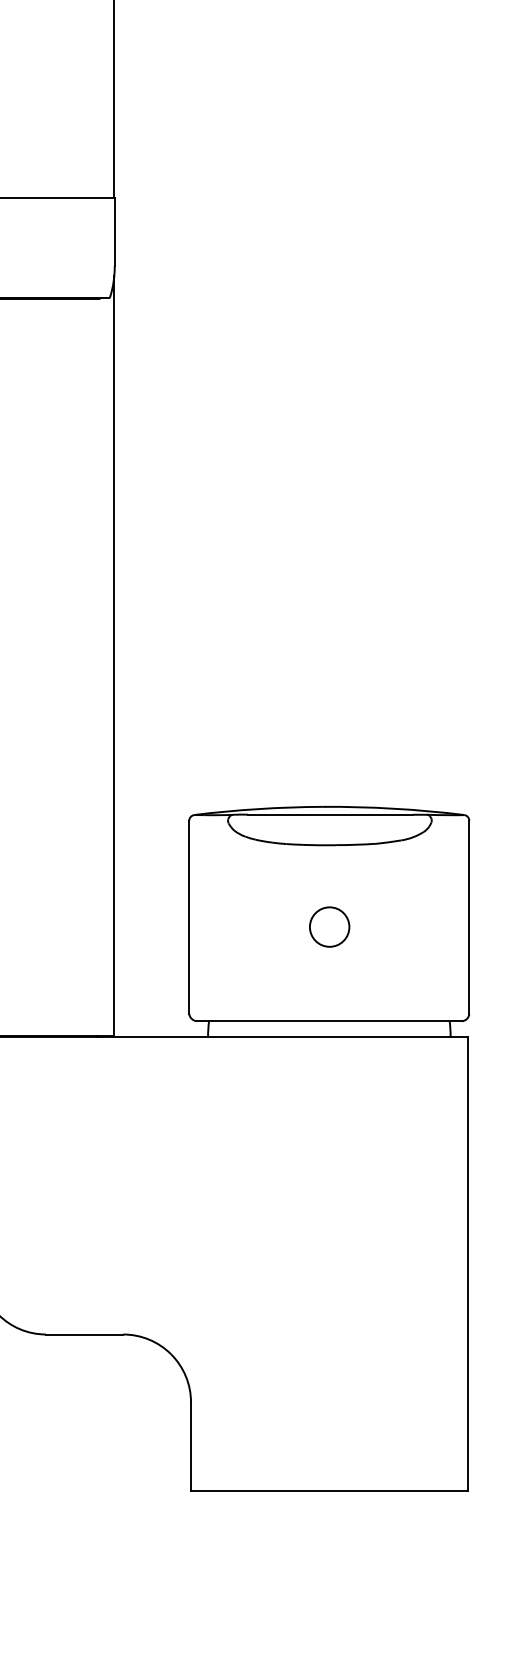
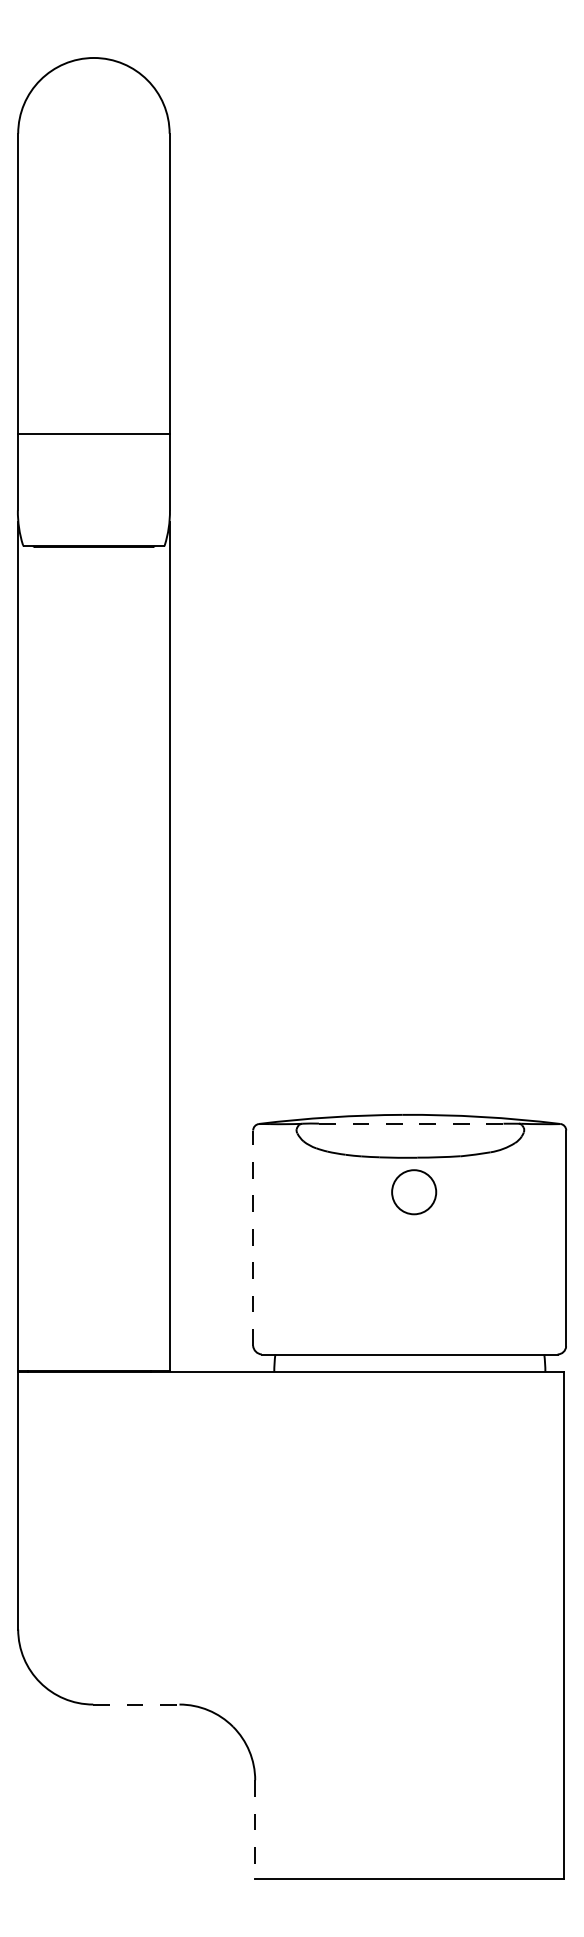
line: (330, 814) -> (411, 1123), solid -> dashed
line: (189, 917) -> (253, 1238), solid -> dashed
circle: (329, 927) -> (414, 1192), moved
line: (84, 1334) -> (136, 1704), solid -> dashed
line: (191, 1447) -> (255, 1830), solid -> dashed

